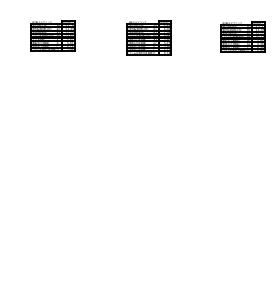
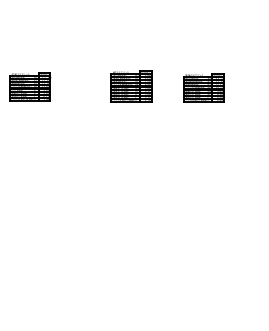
part: (149, 37) -> (131, 86), moved

